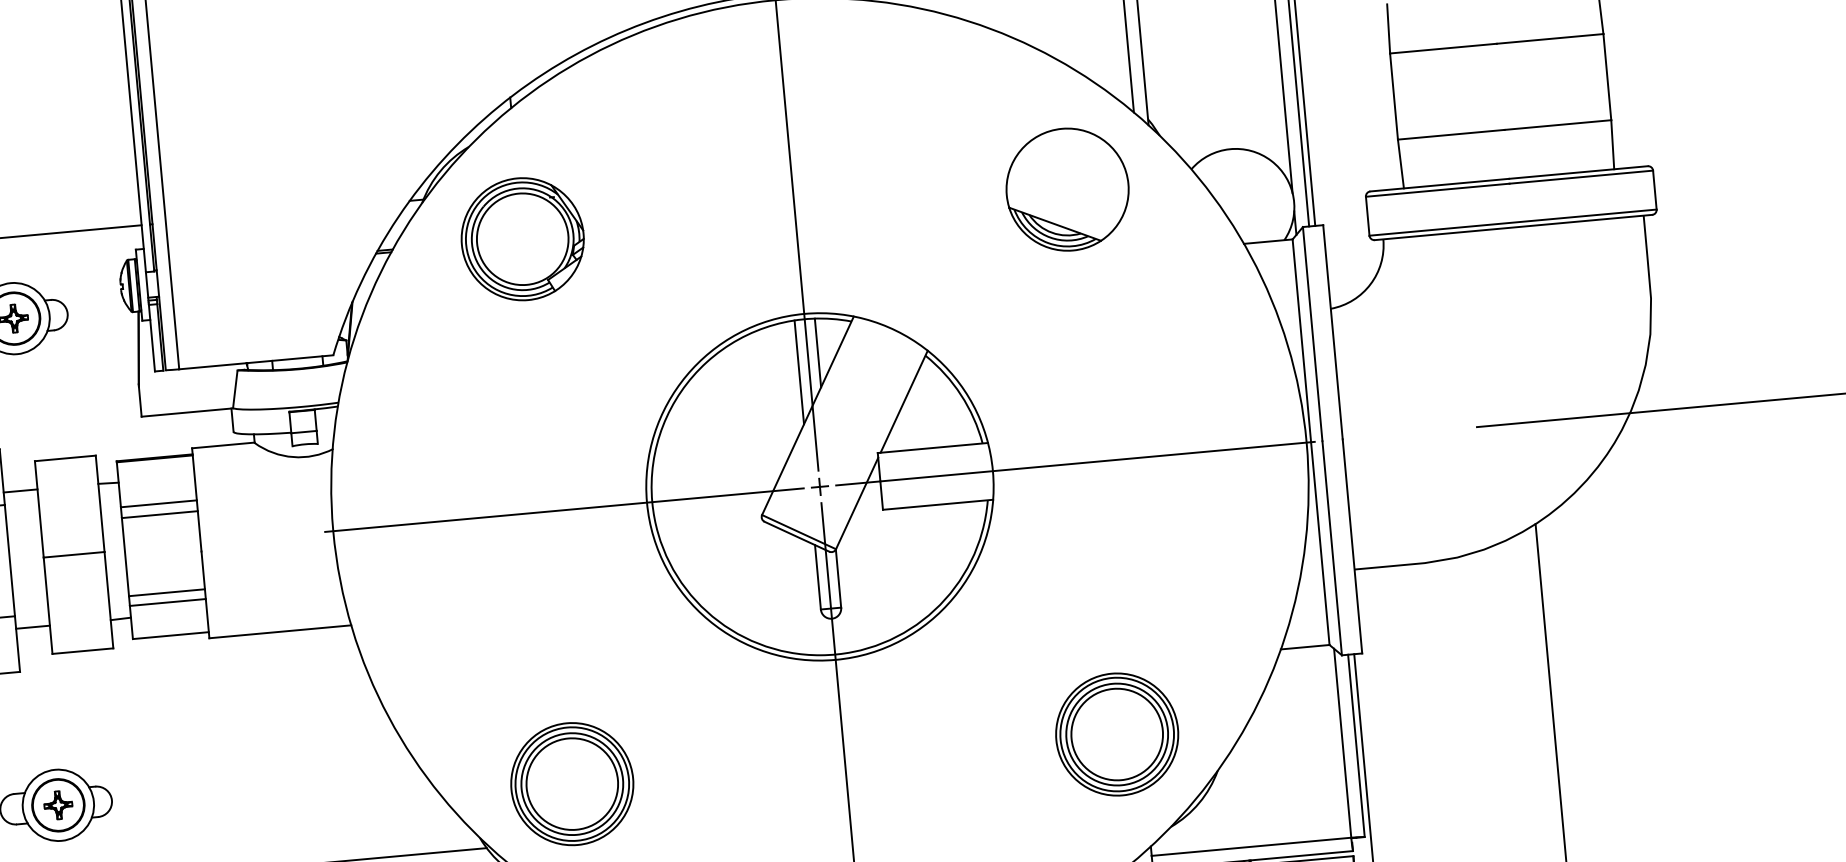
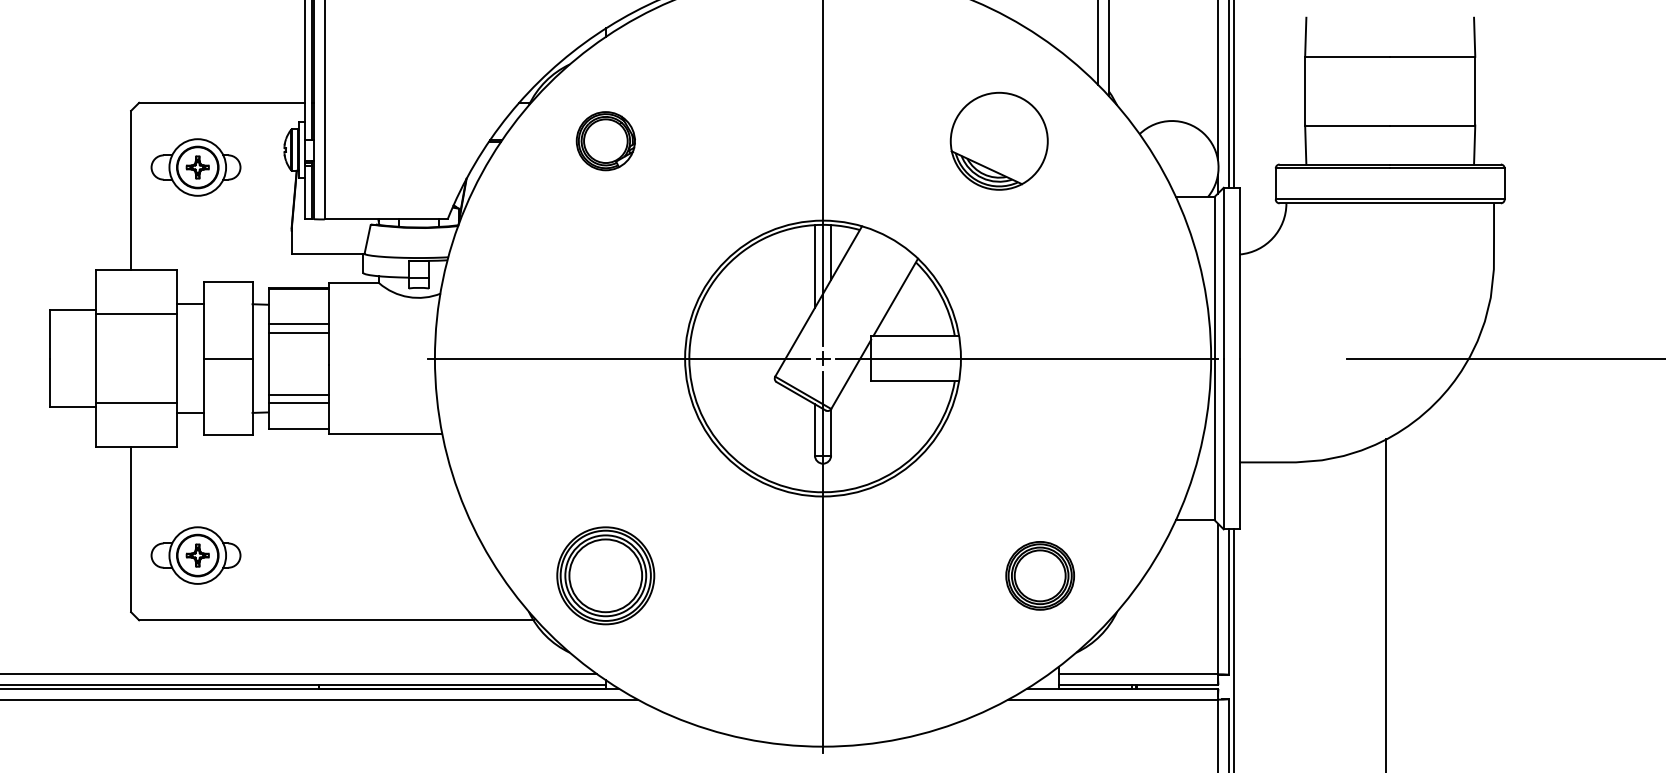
part: (1066, 188) -> (998, 140), moved
part: (522, 238) -> (605, 140), size x0.6
part: (1116, 734) -> (1039, 575), size x0.7

